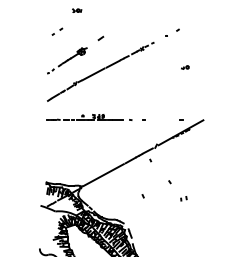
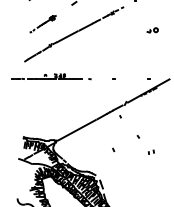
part: (67, 60) -> (43, 23), size x0.7
part: (185, 67) -> (152, 30), size x1.6
part: (89, 117) -> (51, 76), moved

